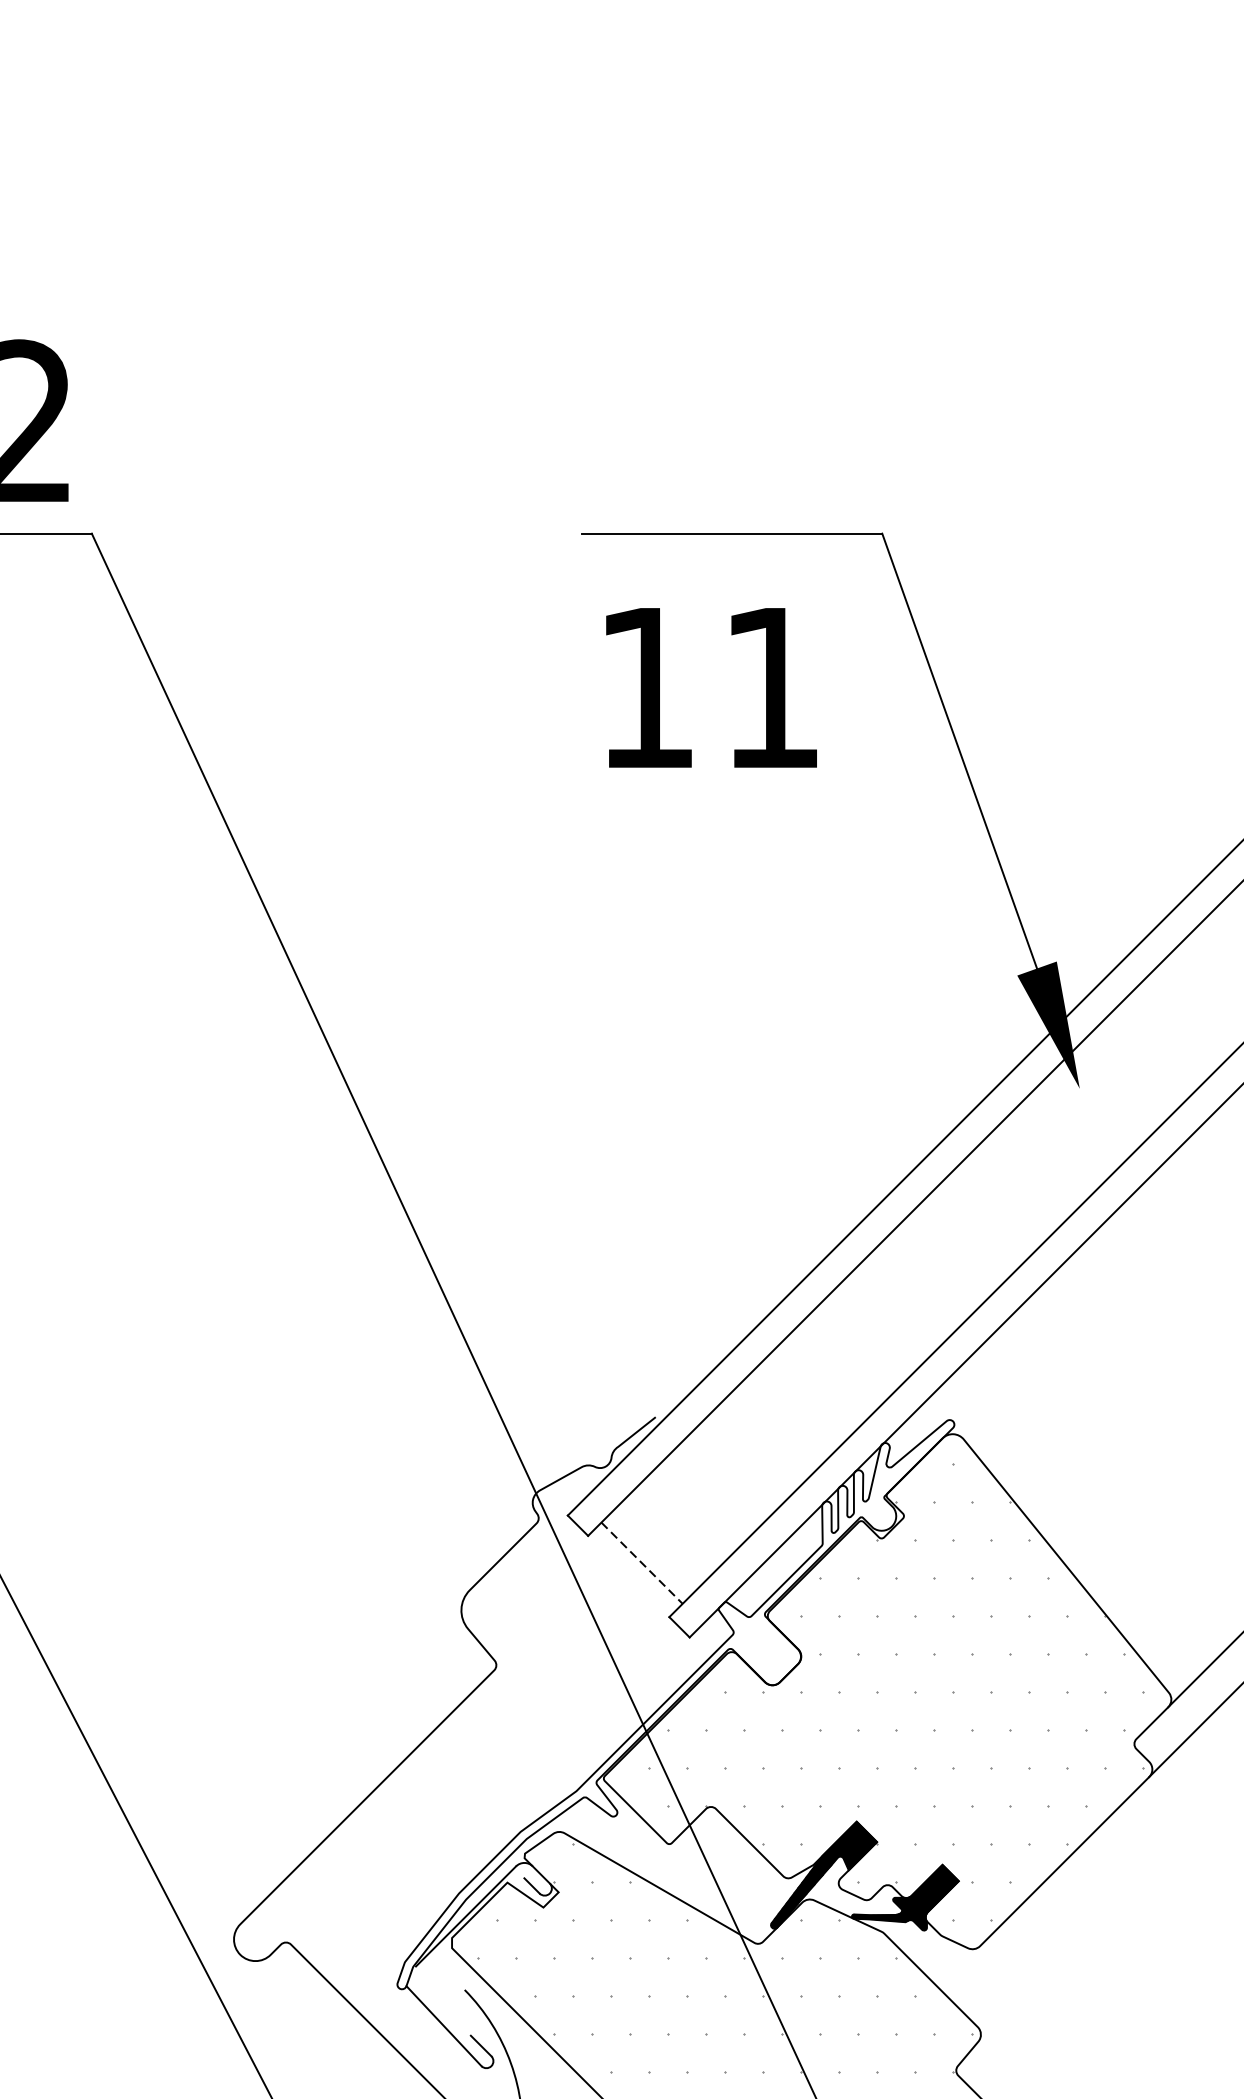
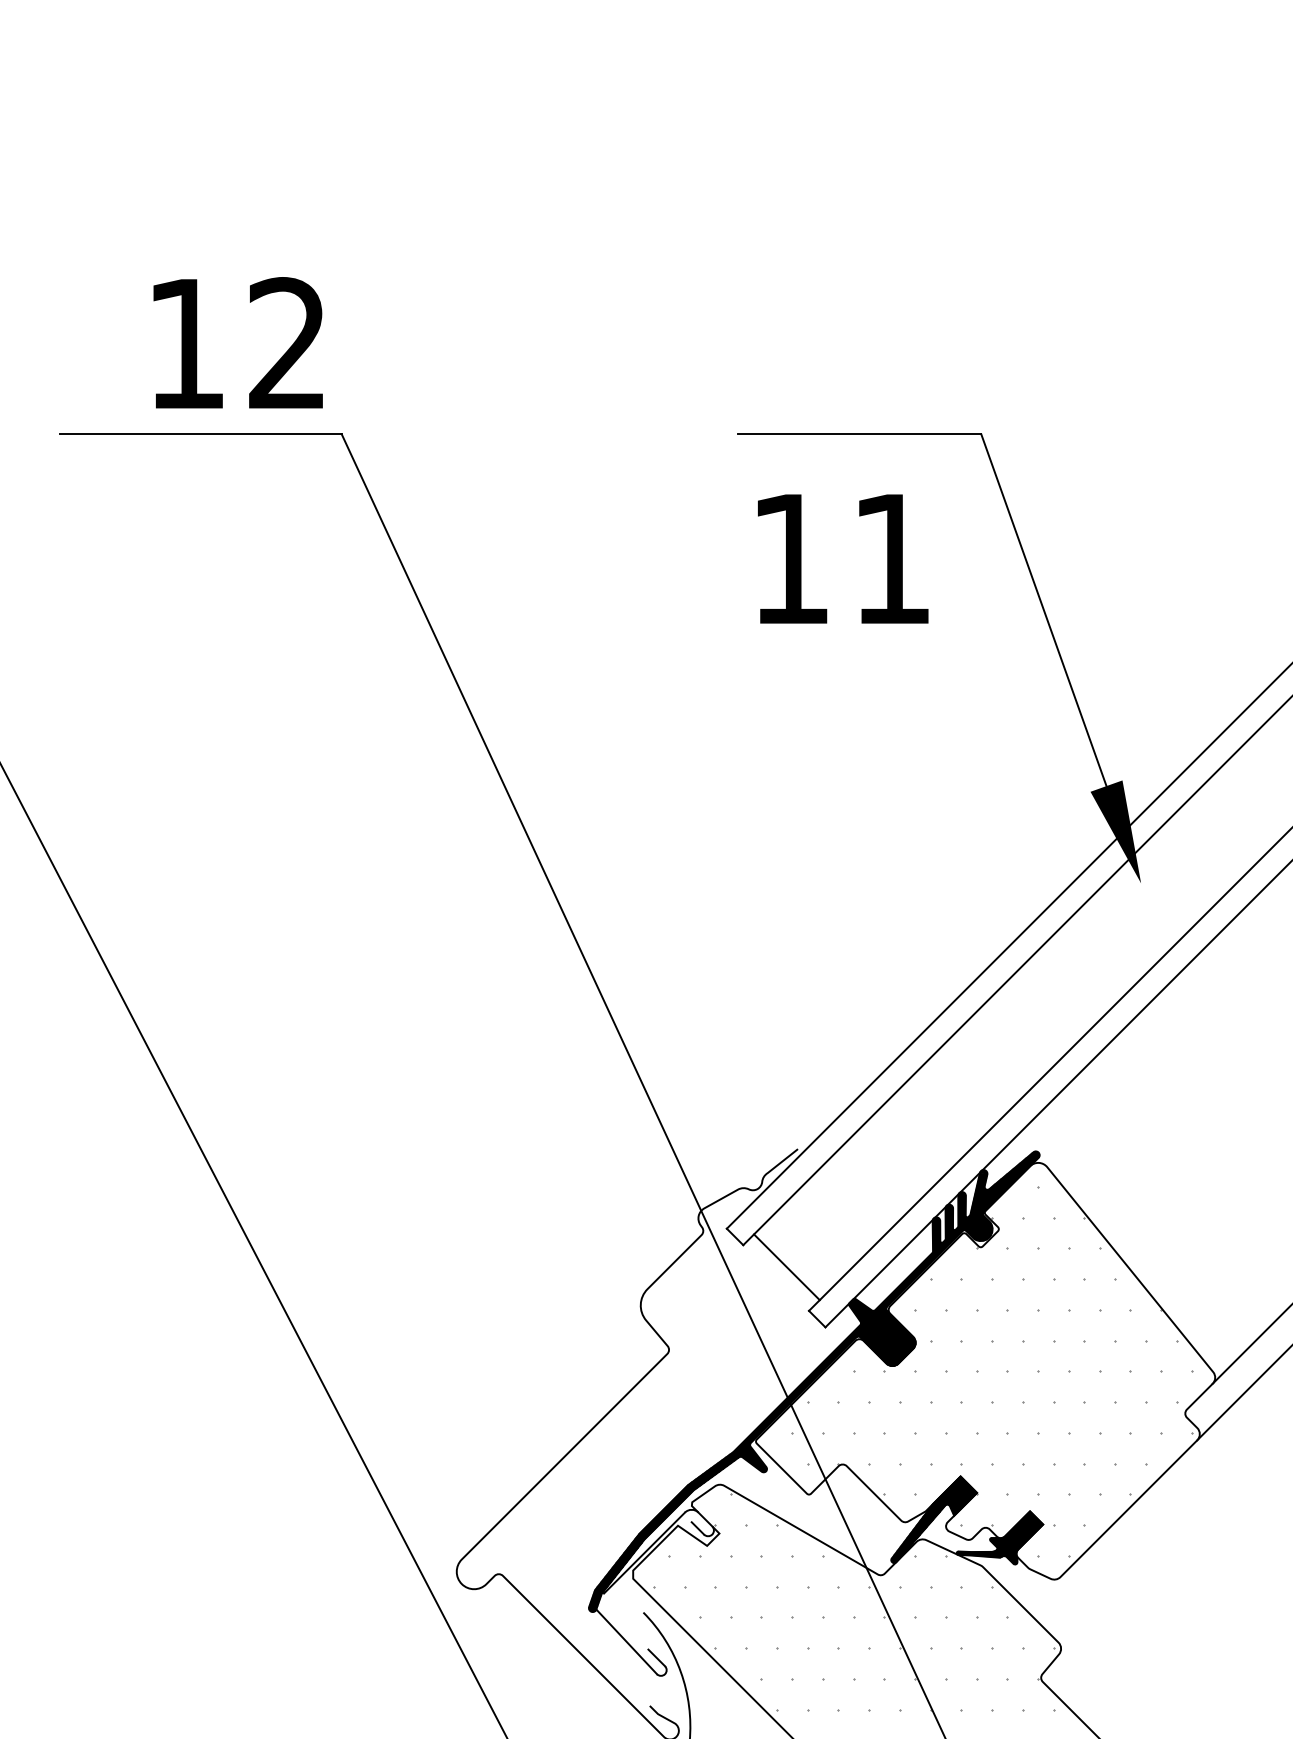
line: (642, 1563) -> (787, 1267), dashed -> solid
hatch: (674, 1704) -> (813, 1381), added

